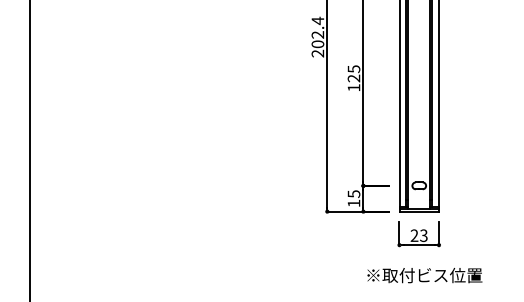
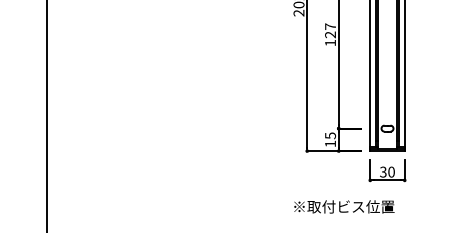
text: (353, 69) -> (330, 27), 125 -> 127
text: (418, 235) -> (386, 171), 23 -> 30
text: (424, 275) -> (344, 206), moved

